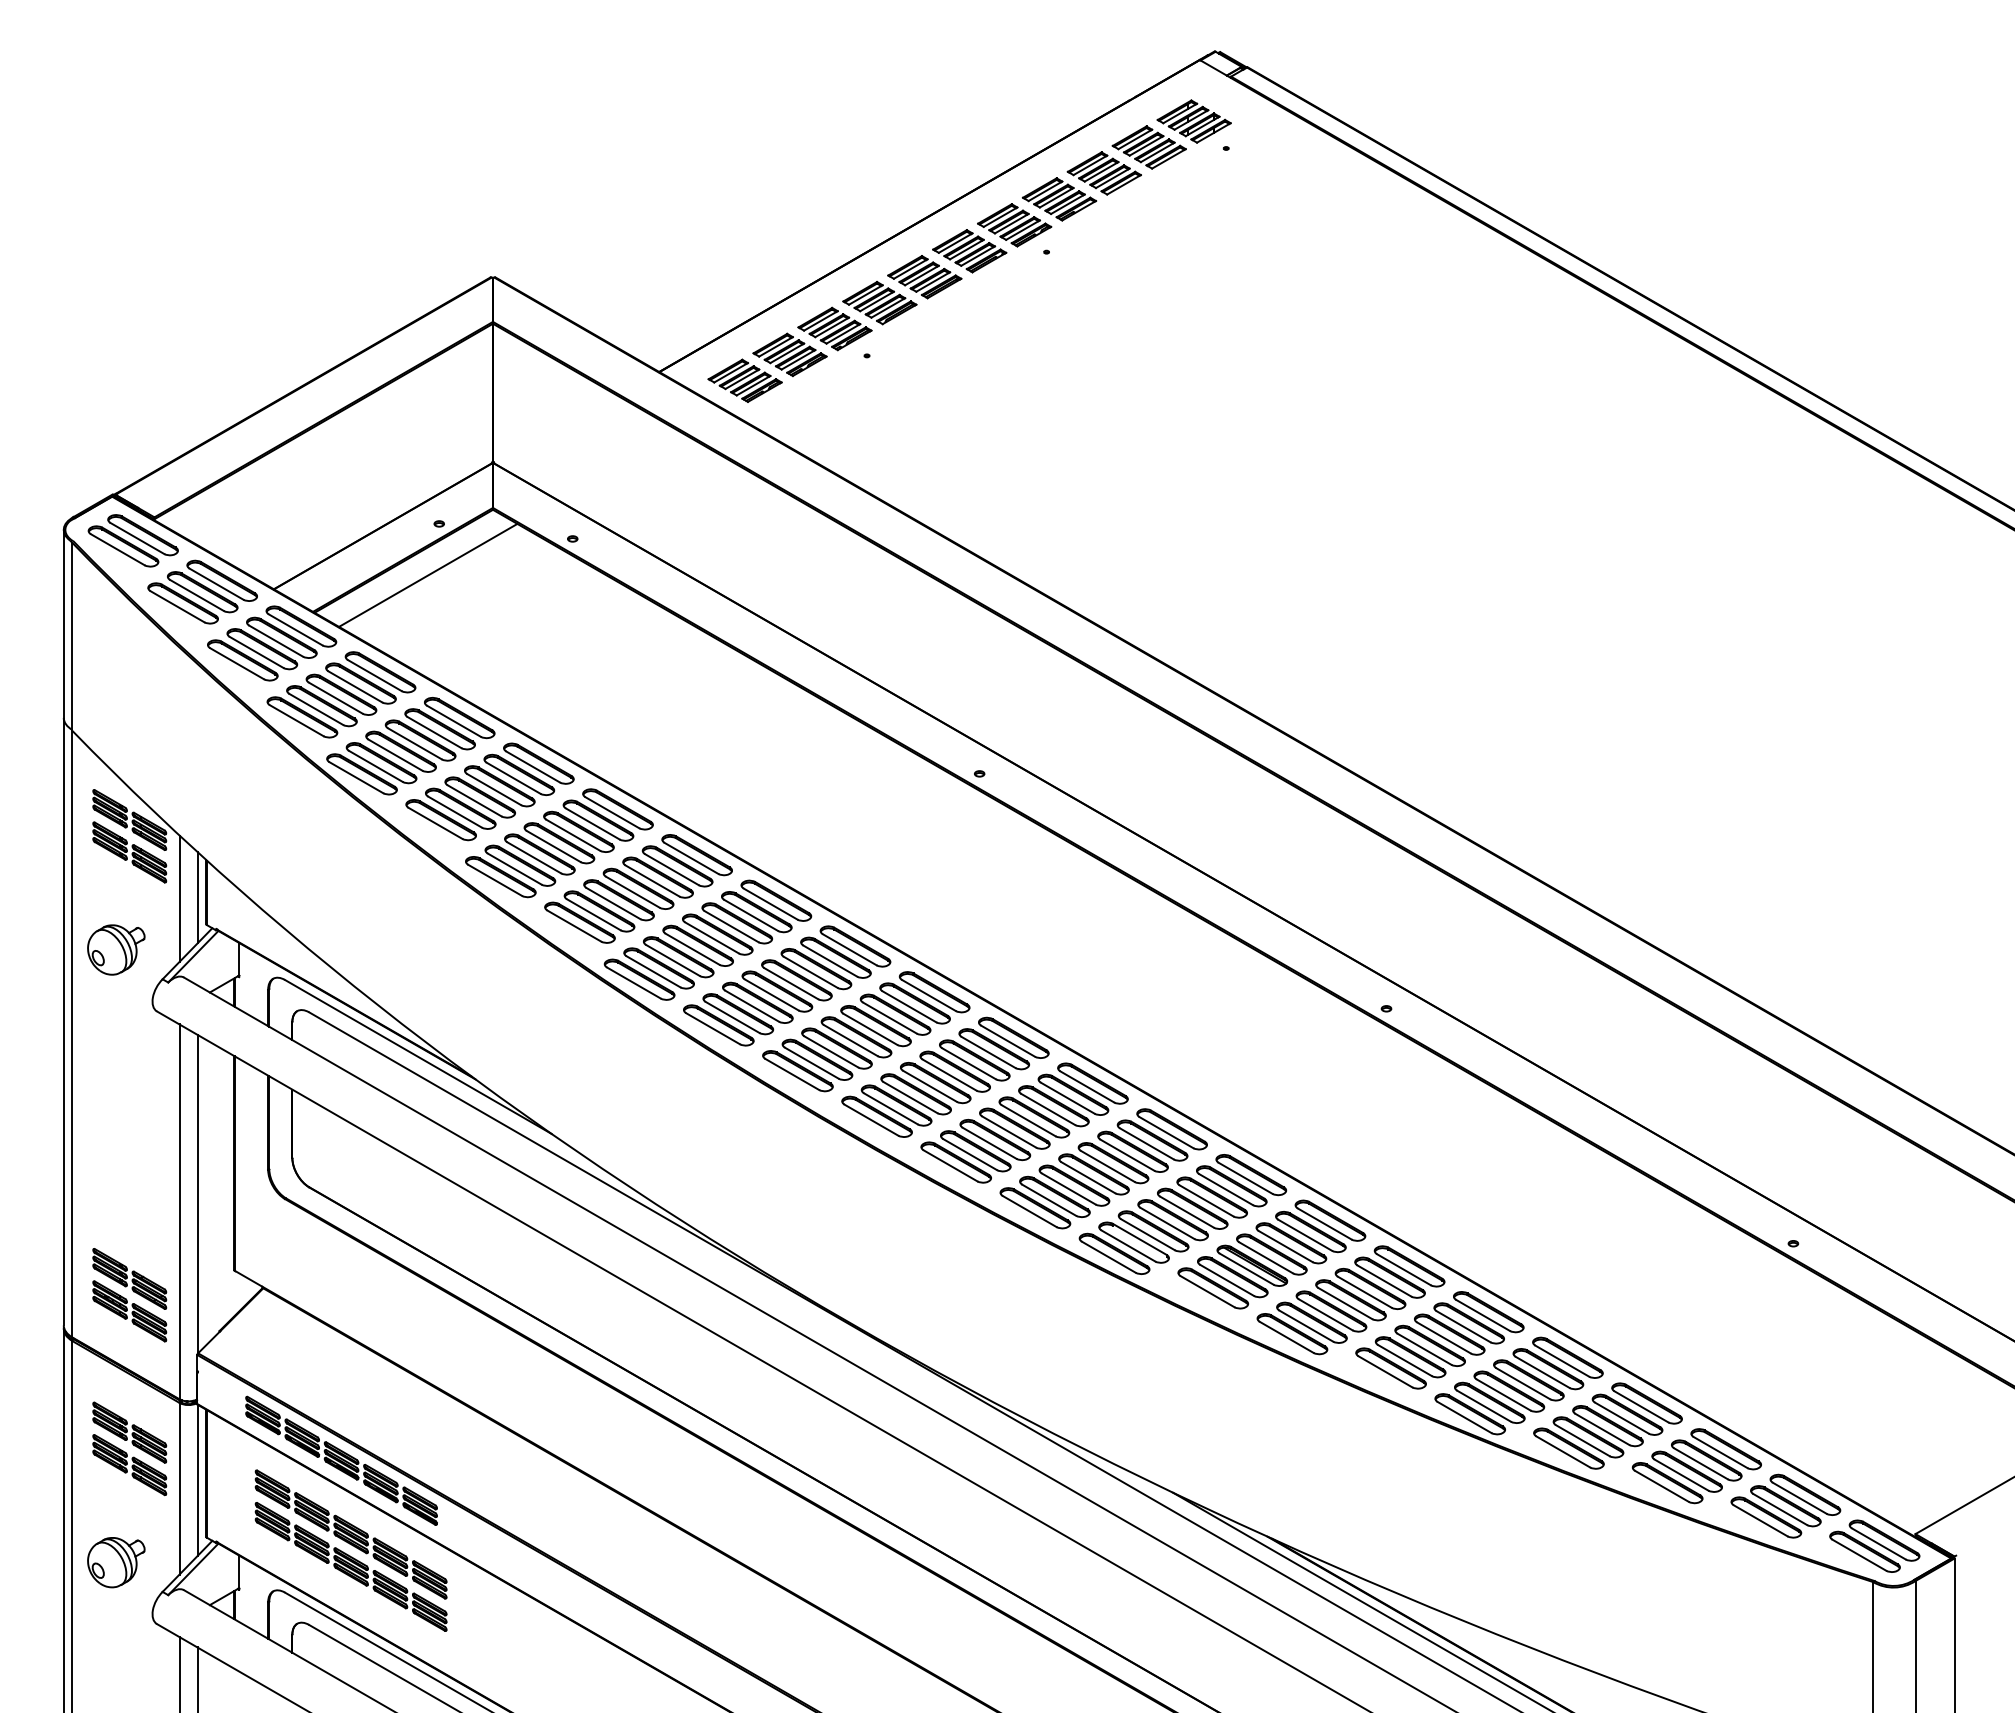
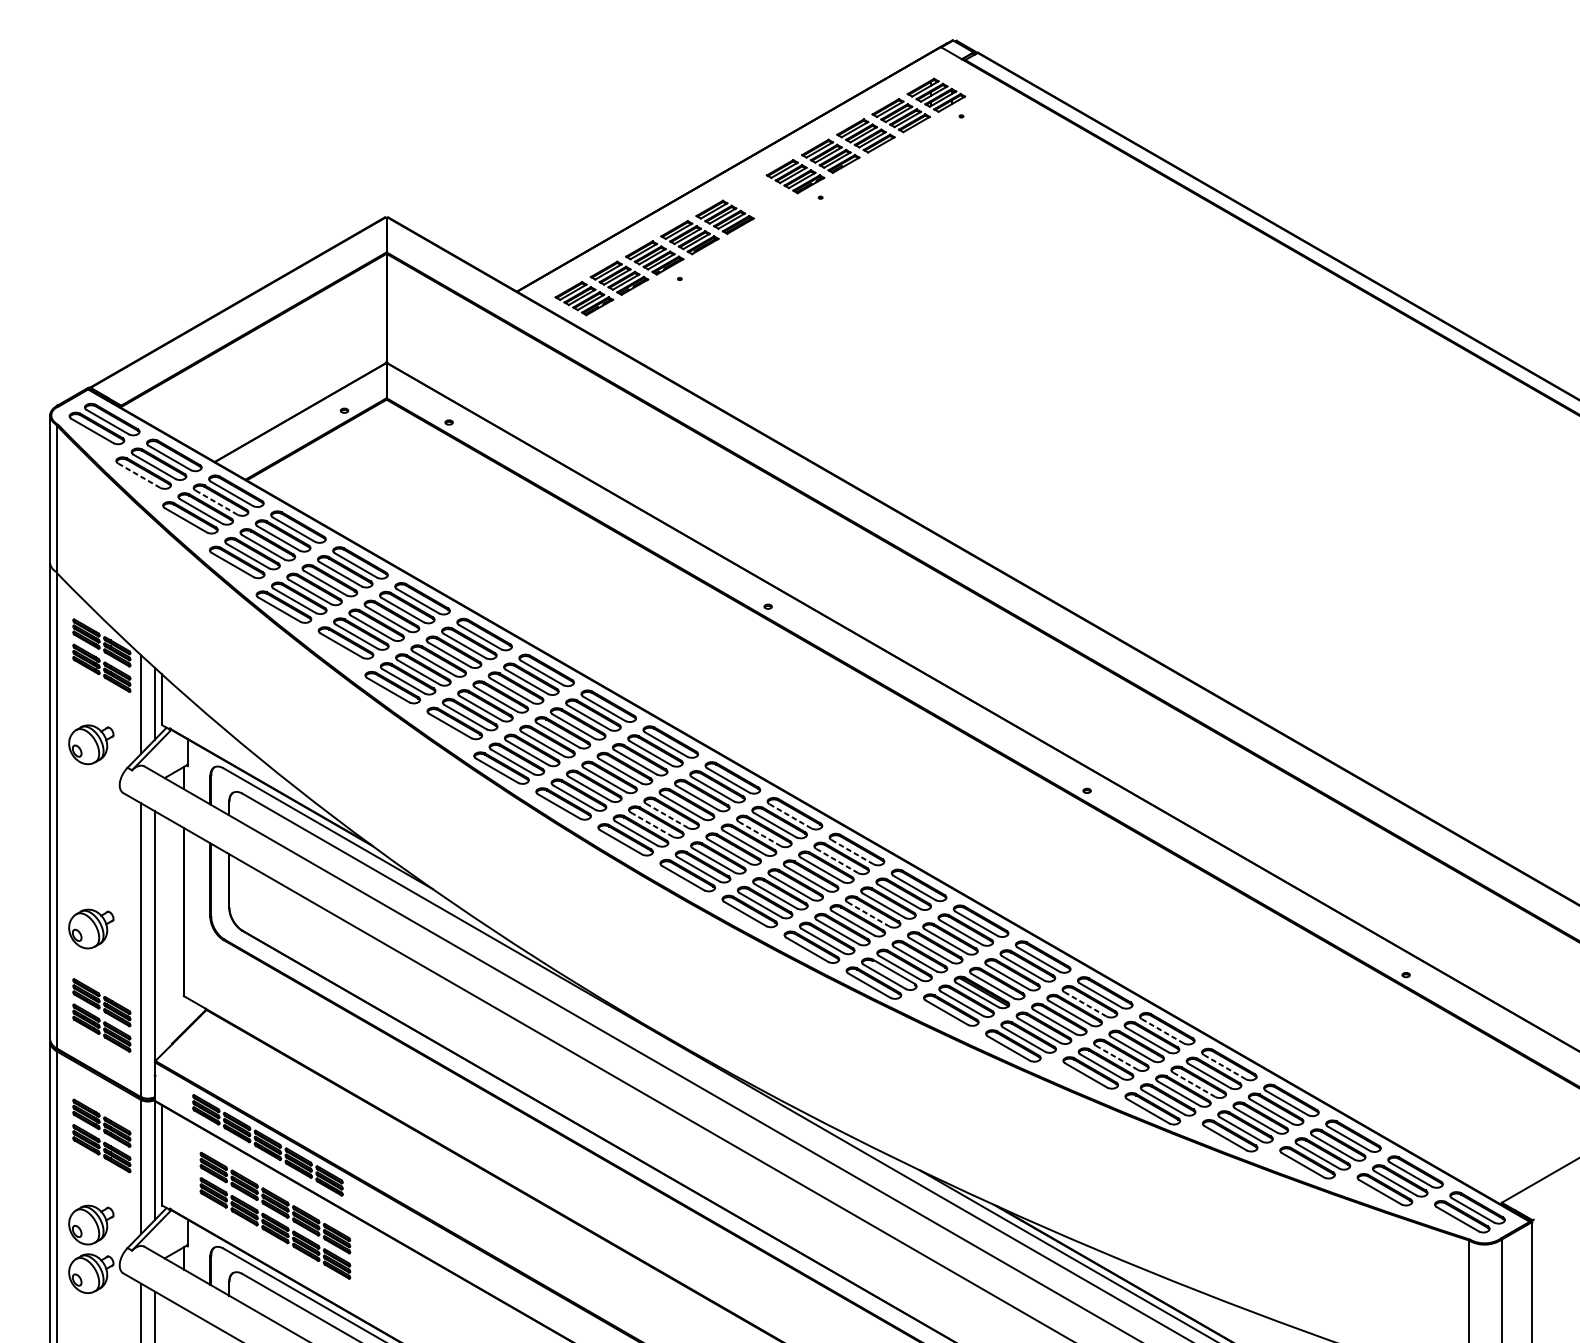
part: (969, 251) -> (760, 197), removed
line: (428, 574) -> (336, 450), removed
line: (177, 606) -> (139, 475), solid -> dashed
line: (275, 640) -> (216, 502), solid -> dashed
line: (850, 1040) -> (666, 815), solid -> dashed
line: (1007, 1040) -> (790, 815), solid -> dashed
line: (830, 1051) -> (651, 824), solid -> dashed
line: (968, 1063) -> (759, 833), solid -> dashed
line: (1086, 1086) -> (851, 851), solid -> dashed
line: (1067, 1097) -> (837, 860), solid -> dashed
line: (1107, 1166) -> (868, 914), solid -> dashed
part: (116, 1184) -> (91, 928), added
line: (1383, 1280) -> (1084, 1003), solid -> dashed
line: (1482, 1315) -> (1162, 1031), solid -> dashed
line: (1424, 1349) -> (1116, 1058), solid -> dashed
line: (1561, 1360) -> (1224, 1066), solid -> dashed
line: (1522, 1383) -> (1193, 1084), solid -> dashed
part: (116, 1624) -> (91, 1273), added

